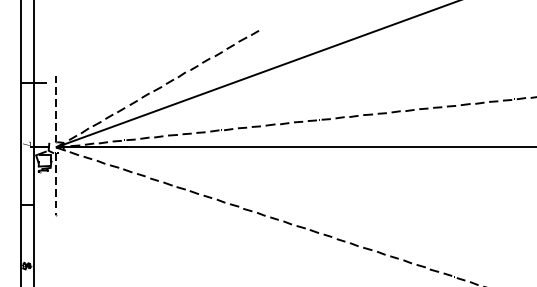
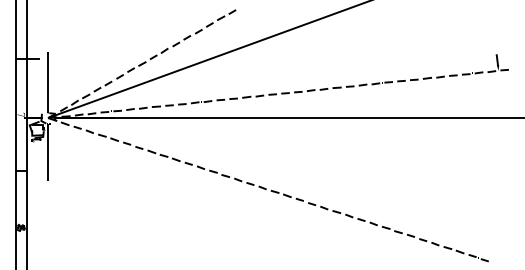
line: (56, 110) -> (48, 83), dashed -> solid
line: (56, 185) -> (48, 153), dashed -> solid

